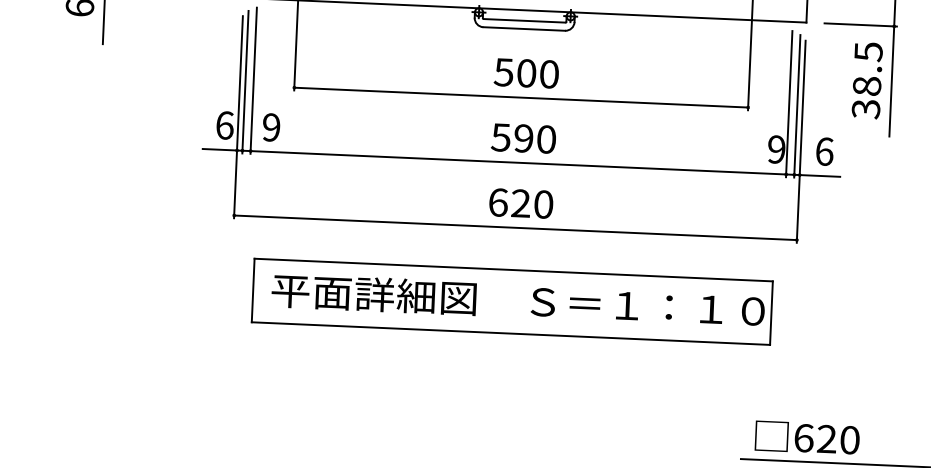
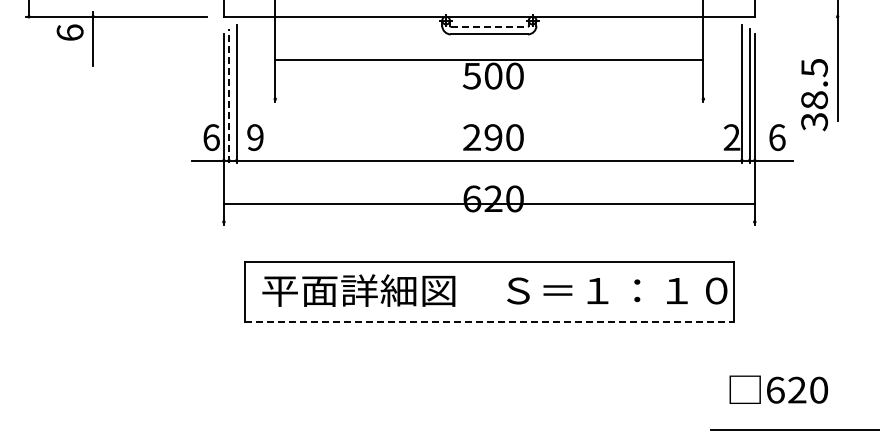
line: (524, 20) -> (489, 26), solid -> dashed
line: (860, 24) -> (805, 16), removed
line: (245, 81) -> (229, 95), solid -> dashed
text: (867, 81) -> (814, 95), moved
line: (521, 97) -> (489, 60), moved
text: (500, 137) -> (471, 137), 590 -> 290
text: (776, 149) -> (731, 137), 9 -> 2
line: (514, 227) -> (488, 203), moved
line: (511, 333) -> (489, 321), solid -> dashed
text: (807, 437) -> (778, 389), moved

